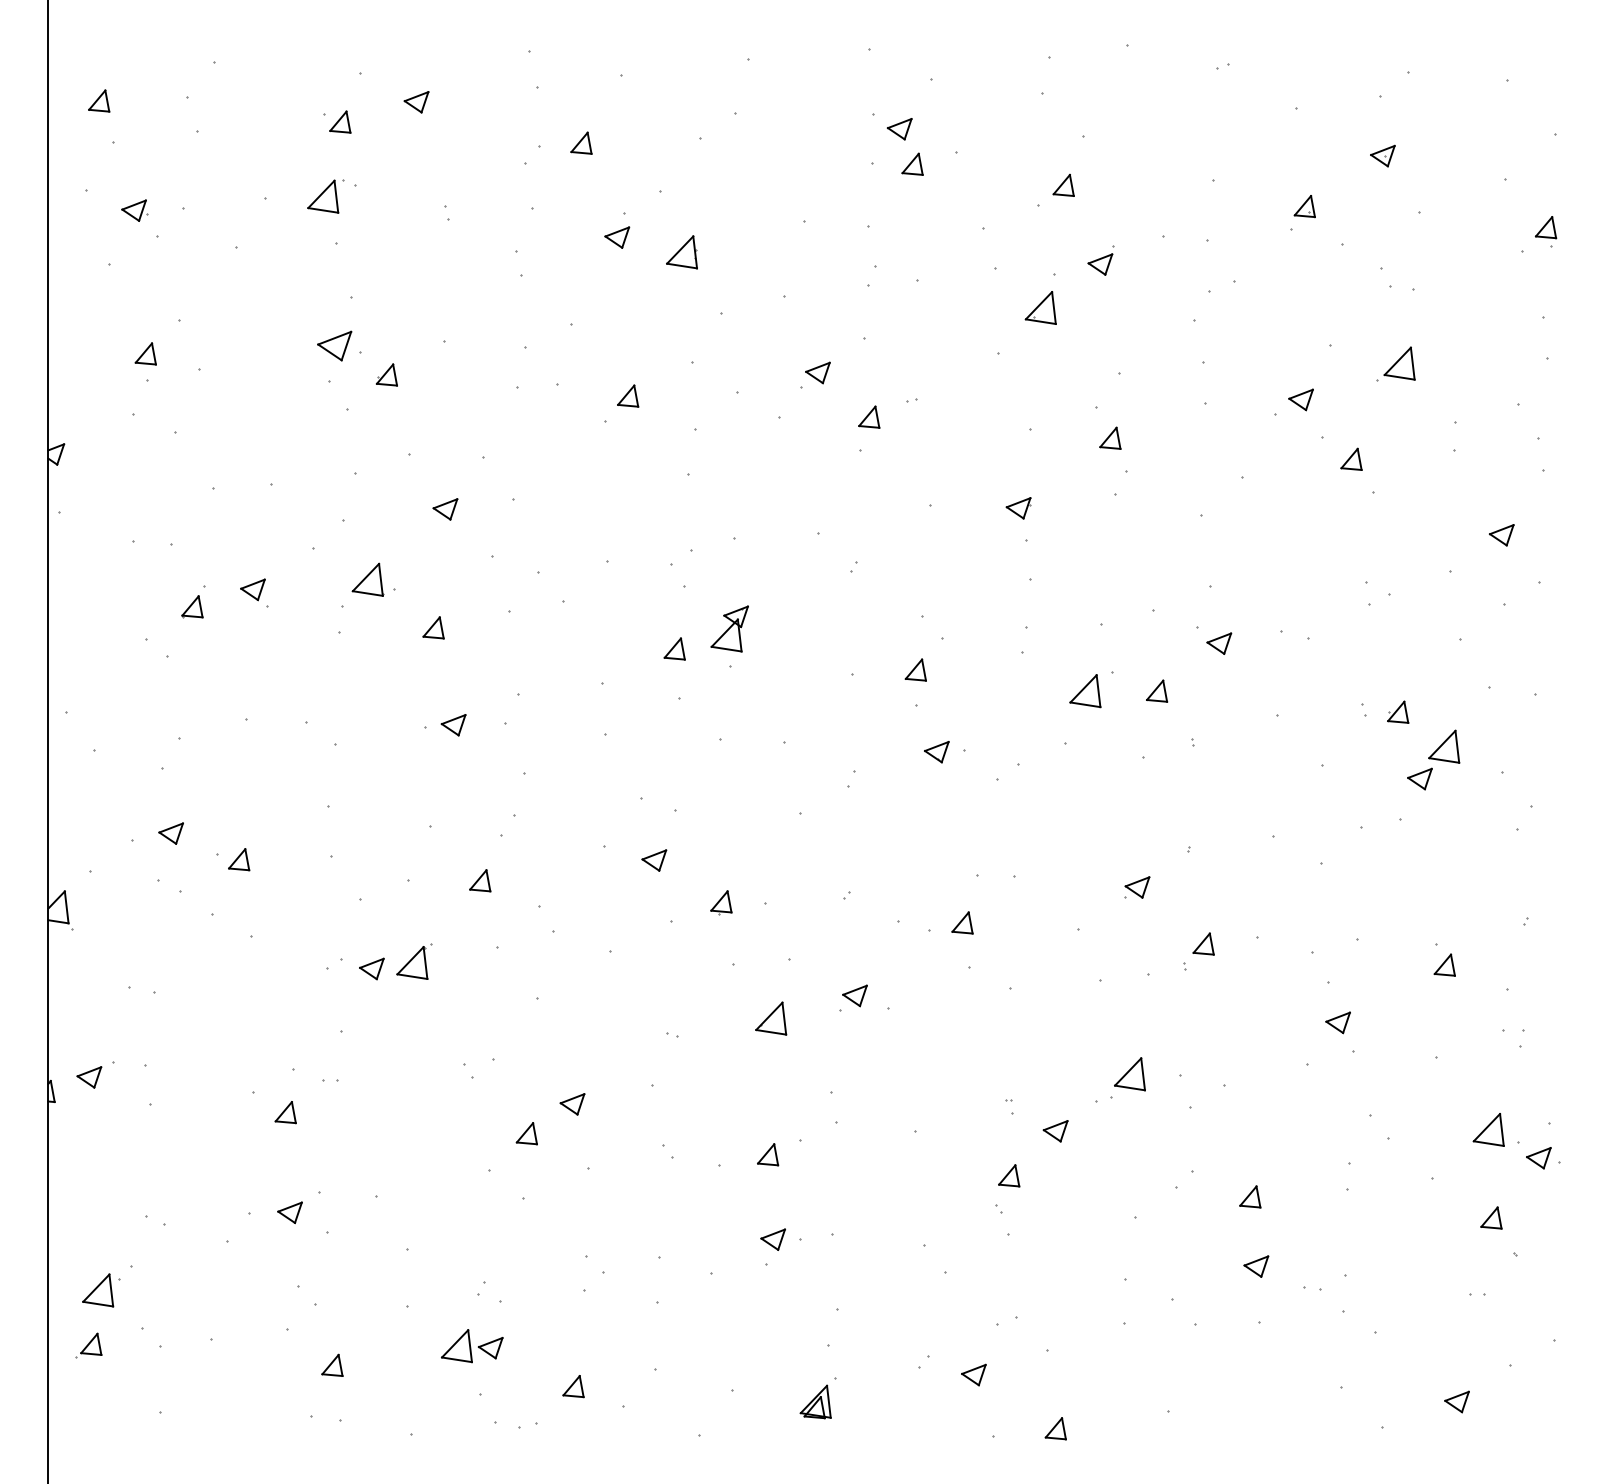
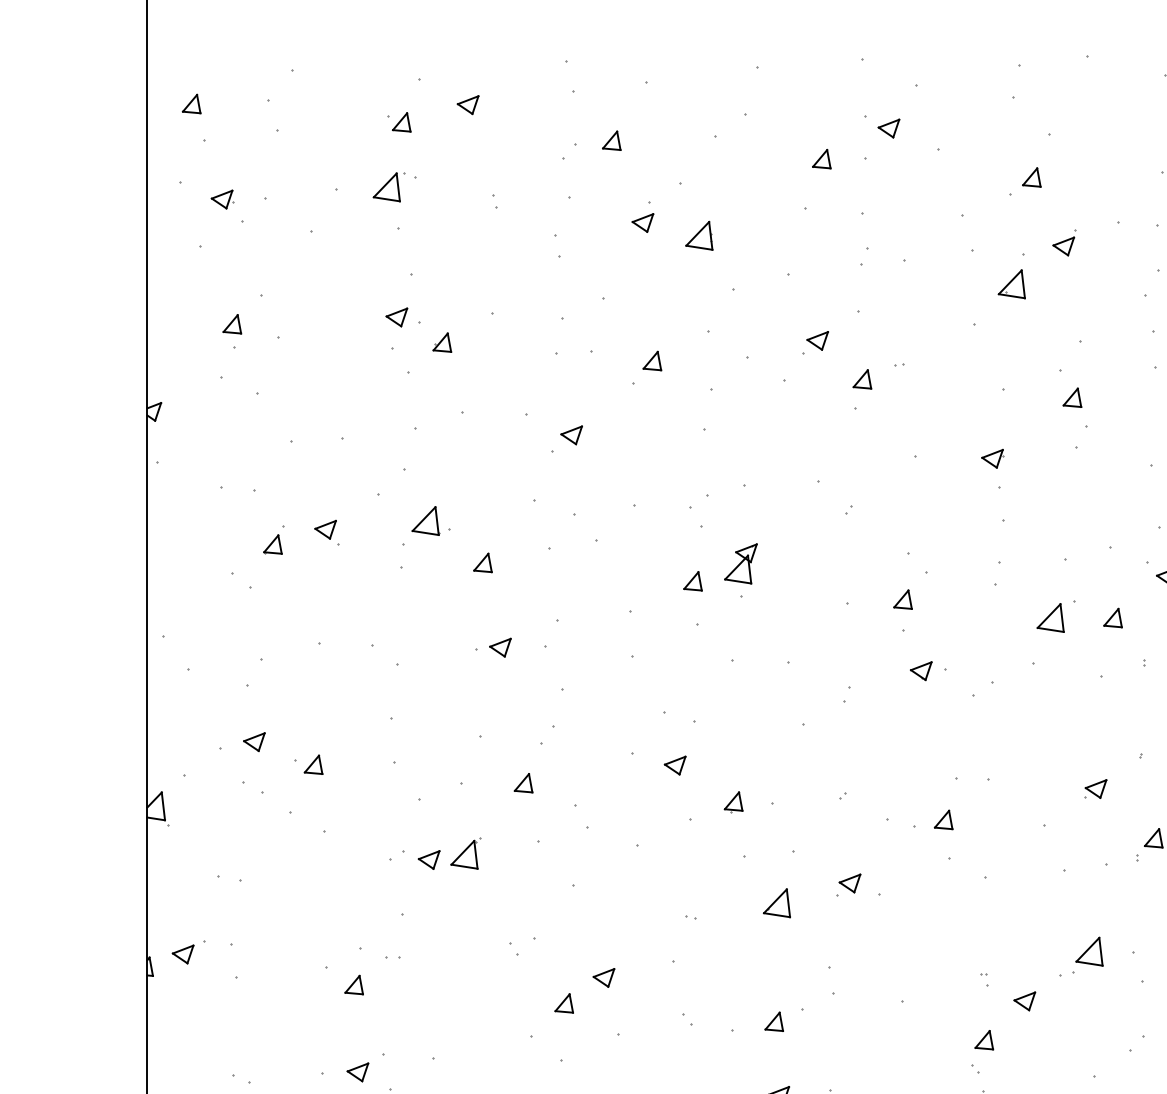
part: (912, 163) -> (821, 158), moved
part: (334, 345) -> (396, 316), size x0.71
part: (445, 509) -> (571, 435), moved

